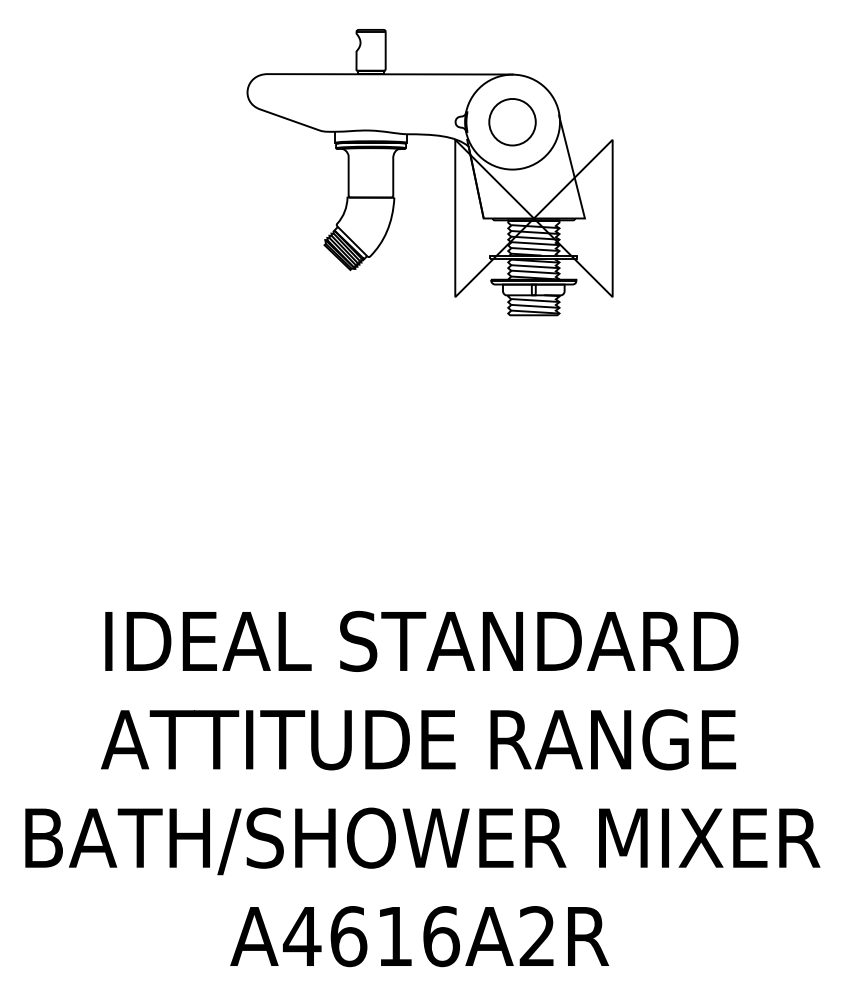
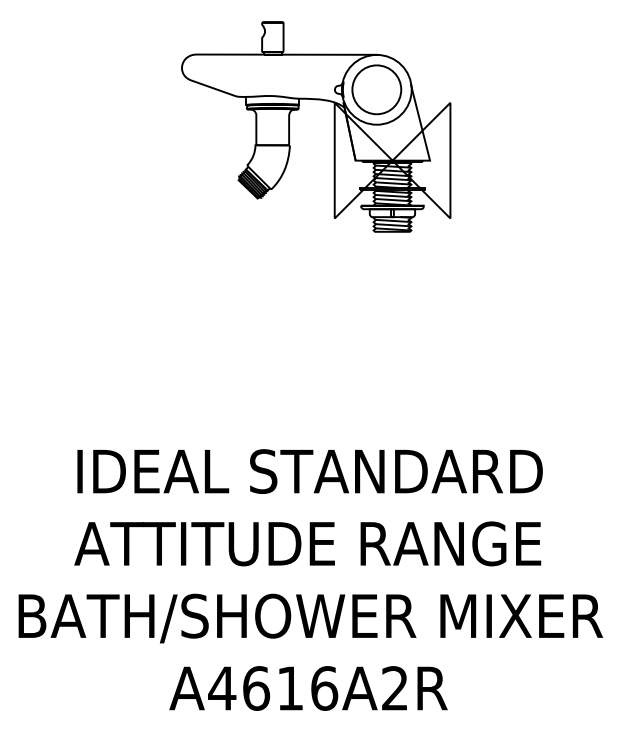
part: (512, 122) -> (376, 90), size x1.43

